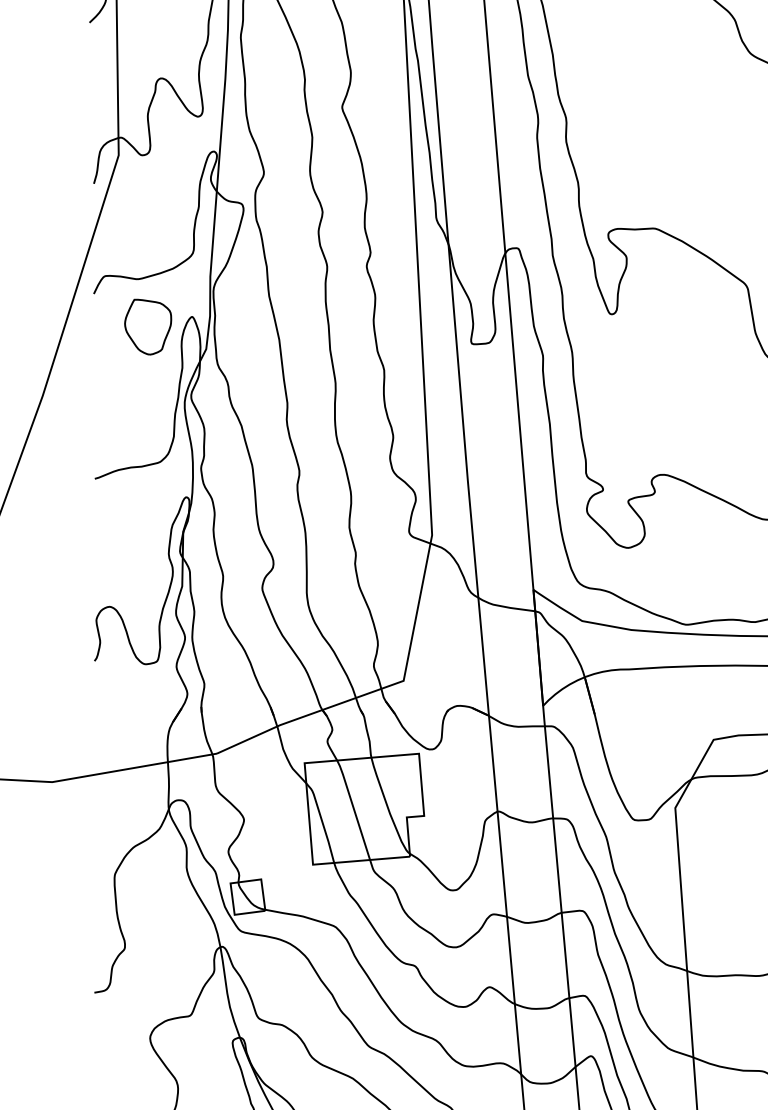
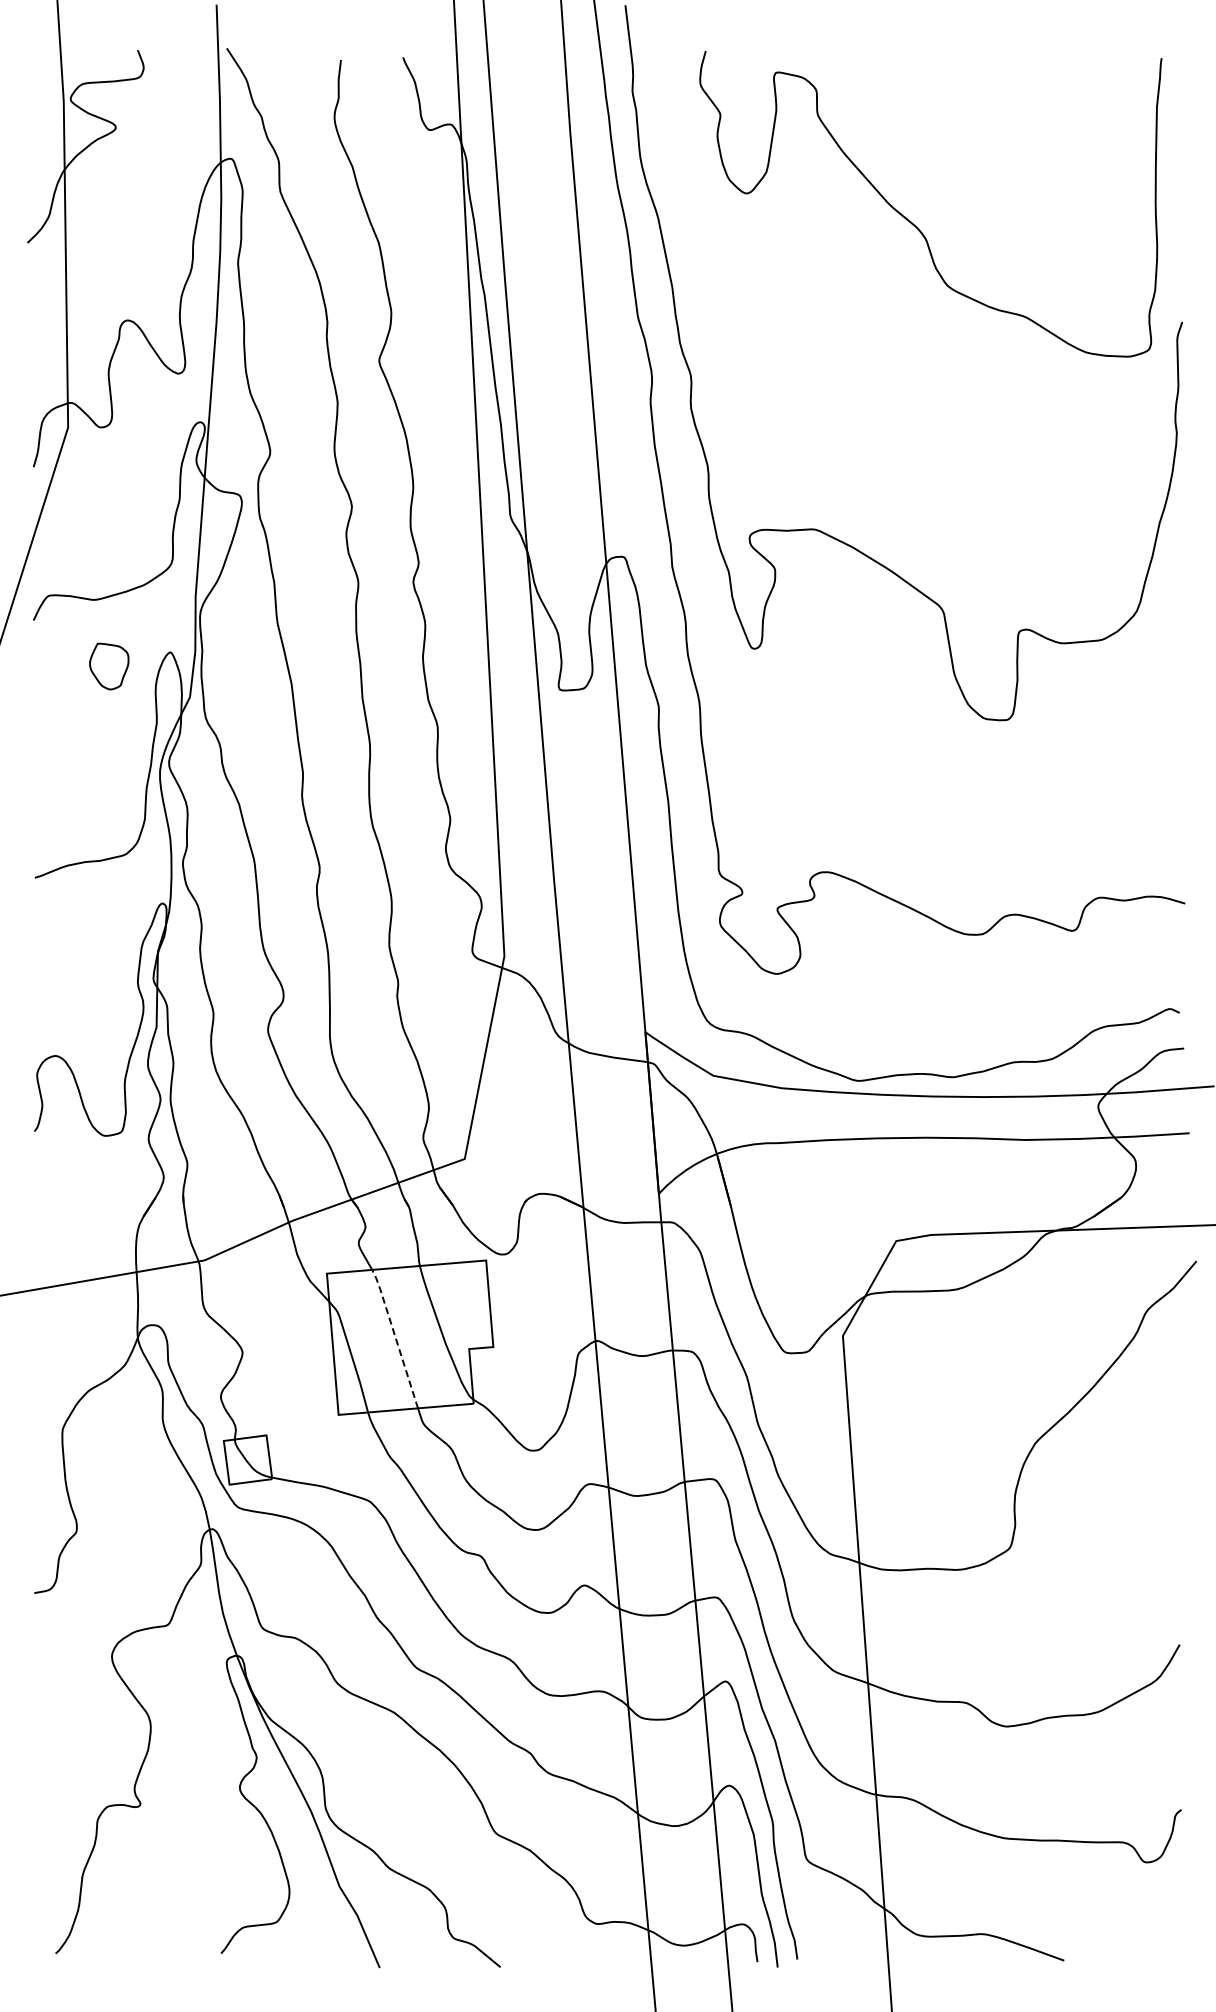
part: (148, 327) -> (109, 666), size x0.6
line: (353, 808) -> (395, 1336), solid -> dashed

